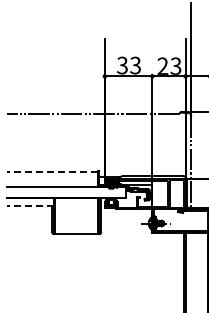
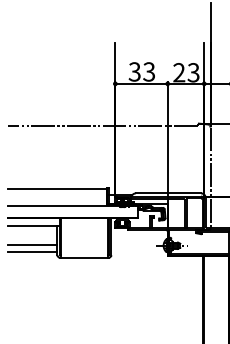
line: (51, 171) -> (56, 188), dashed -> solid
line: (30, 205) -> (33, 225), dashed -> solid
line: (29, 222) -> (32, 244), added
line: (29, 229) -> (32, 252), added

